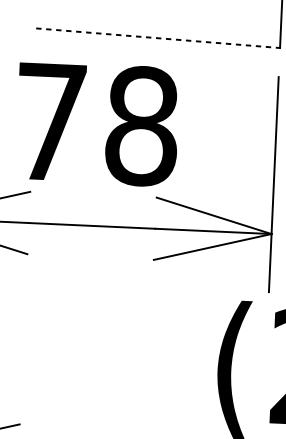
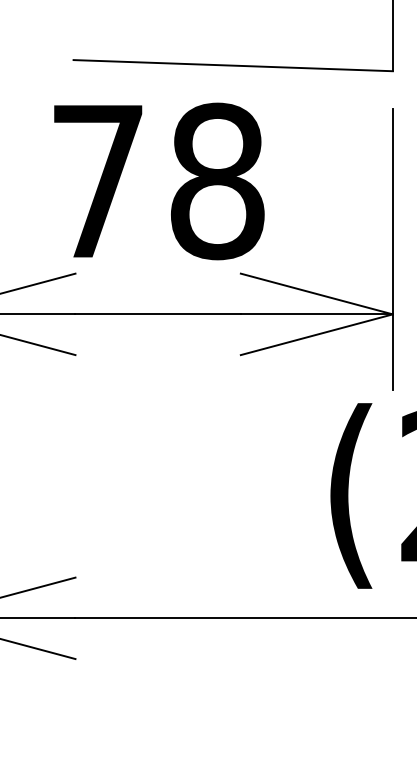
line: (158, 38) -> (233, 65), dashed -> solid

